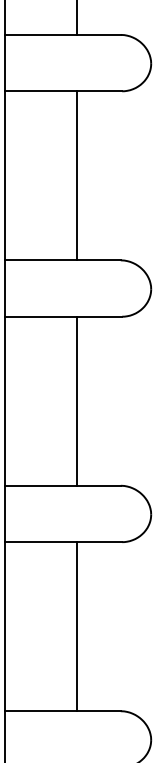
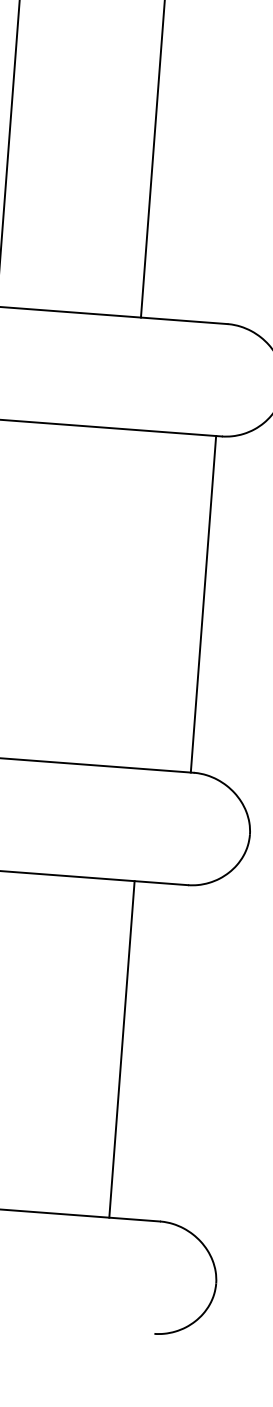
line: (77, 400) -> (203, 602), moved
line: (77, 626) -> (122, 1049), moved

